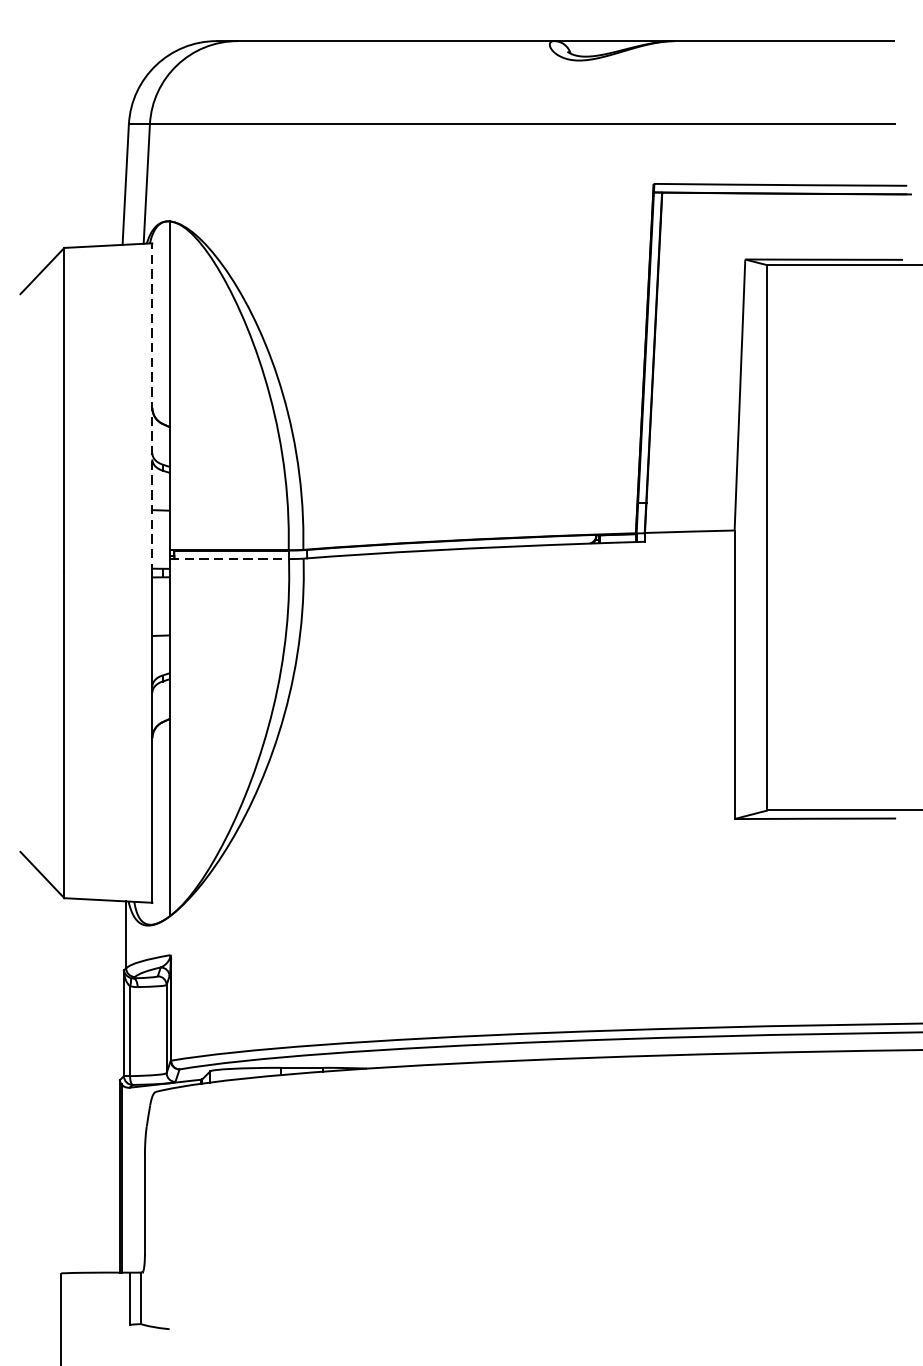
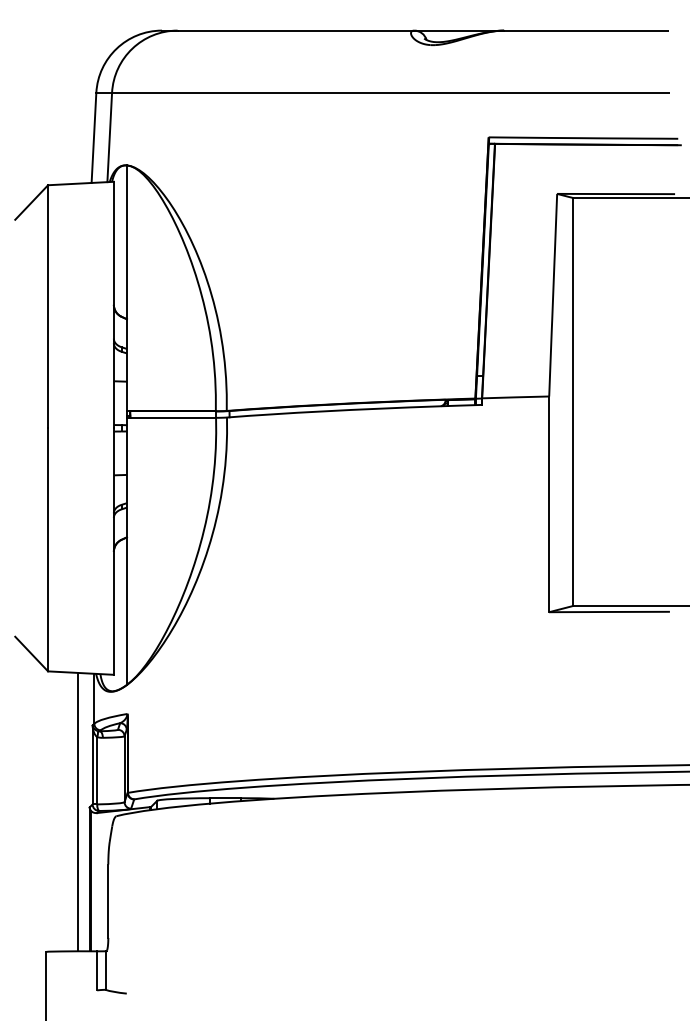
line: (151, 407) -> (113, 304), dashed -> solid
line: (229, 558) -> (171, 417), dashed -> solid
line: (103, 1085) -> (77, 811), added

